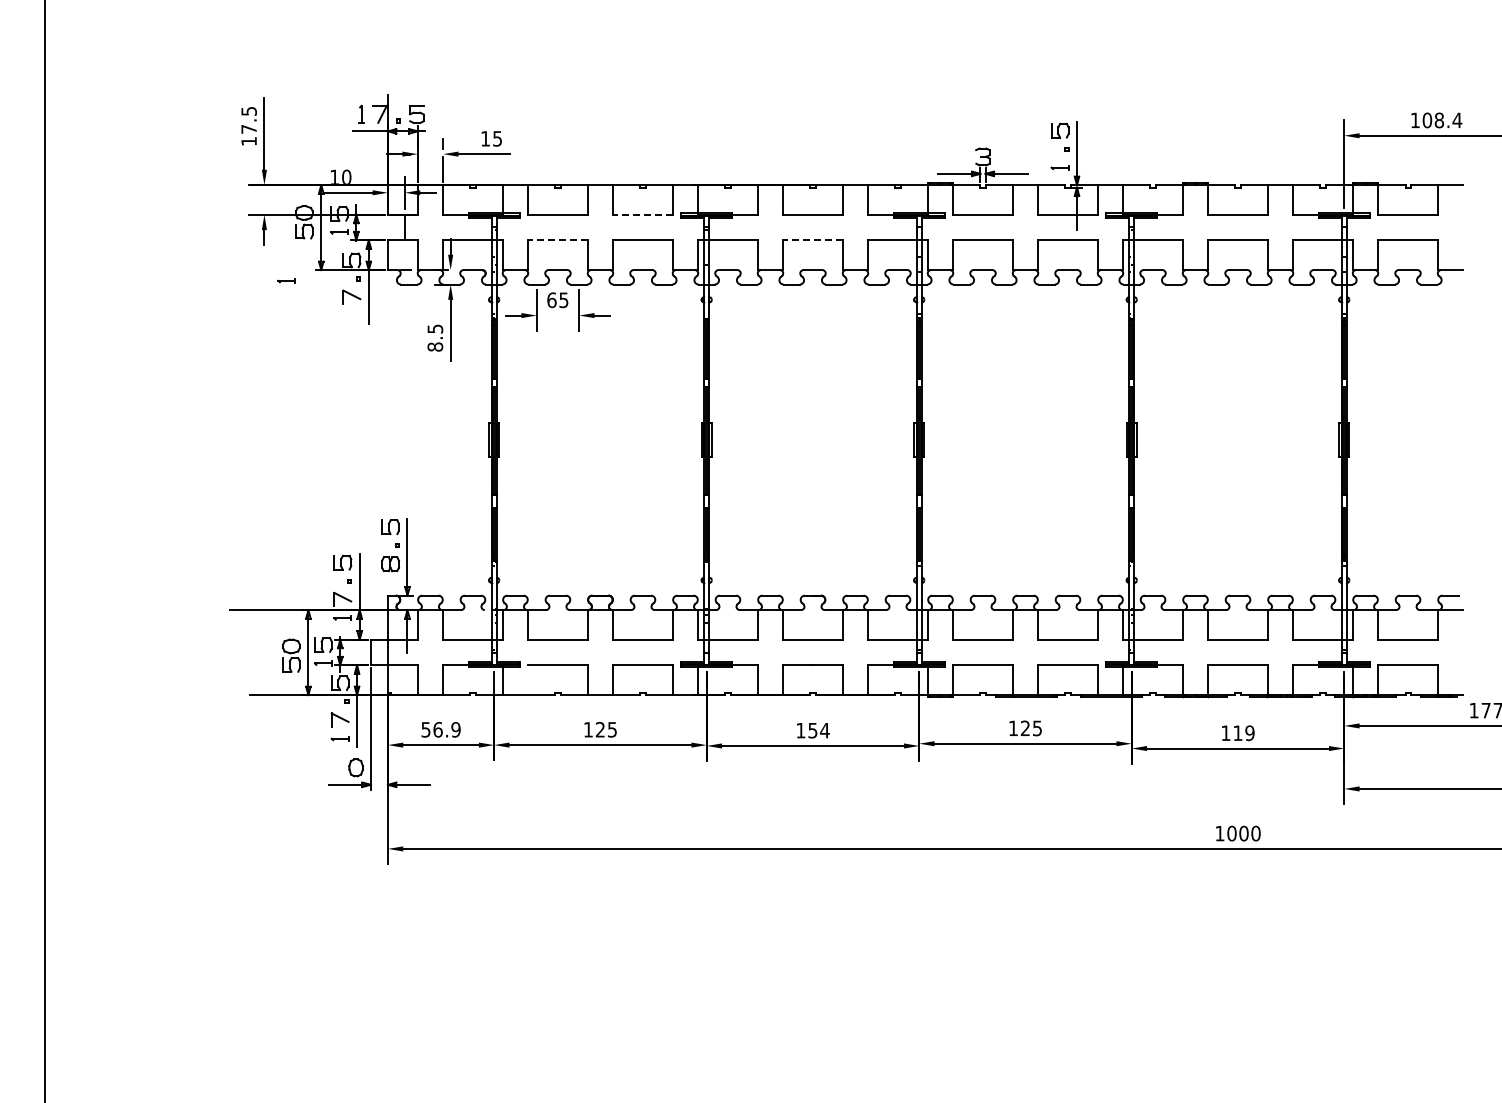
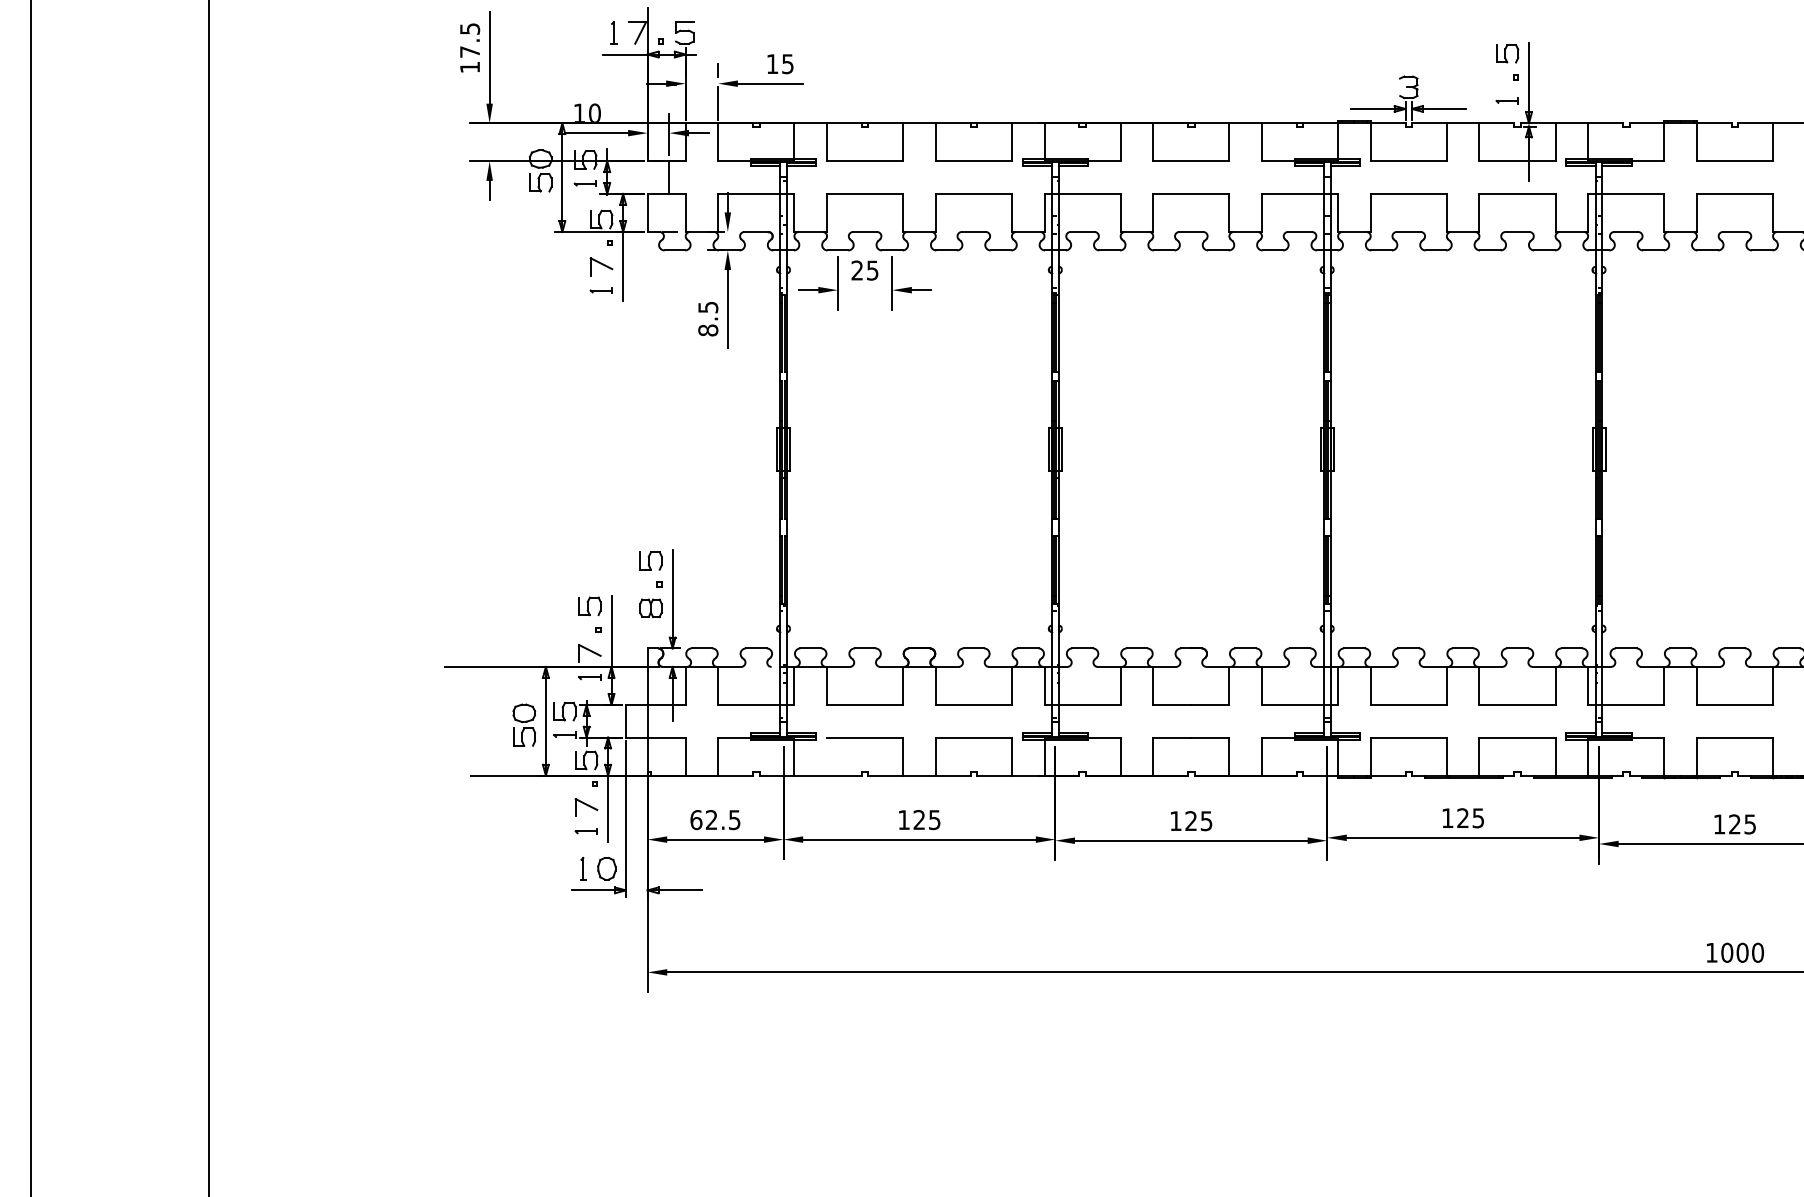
line: (642, 214) -> (973, 160), dashed -> solid
line: (557, 240) -> (864, 194), dashed -> solid
line: (812, 240) -> (1190, 194), dashed -> solid
part: (286, 280) -> (601, 290), moved
text: (551, 300) -> (856, 270), 65 -> 25
text: (440, 729) -> (714, 819), 56.9 -> 62.5
text: (818, 730) -> (1198, 820), 154 -> 125
text: (1243, 732) -> (1741, 823), 119 -> 125
part: (337, 767) -> (583, 868), added

